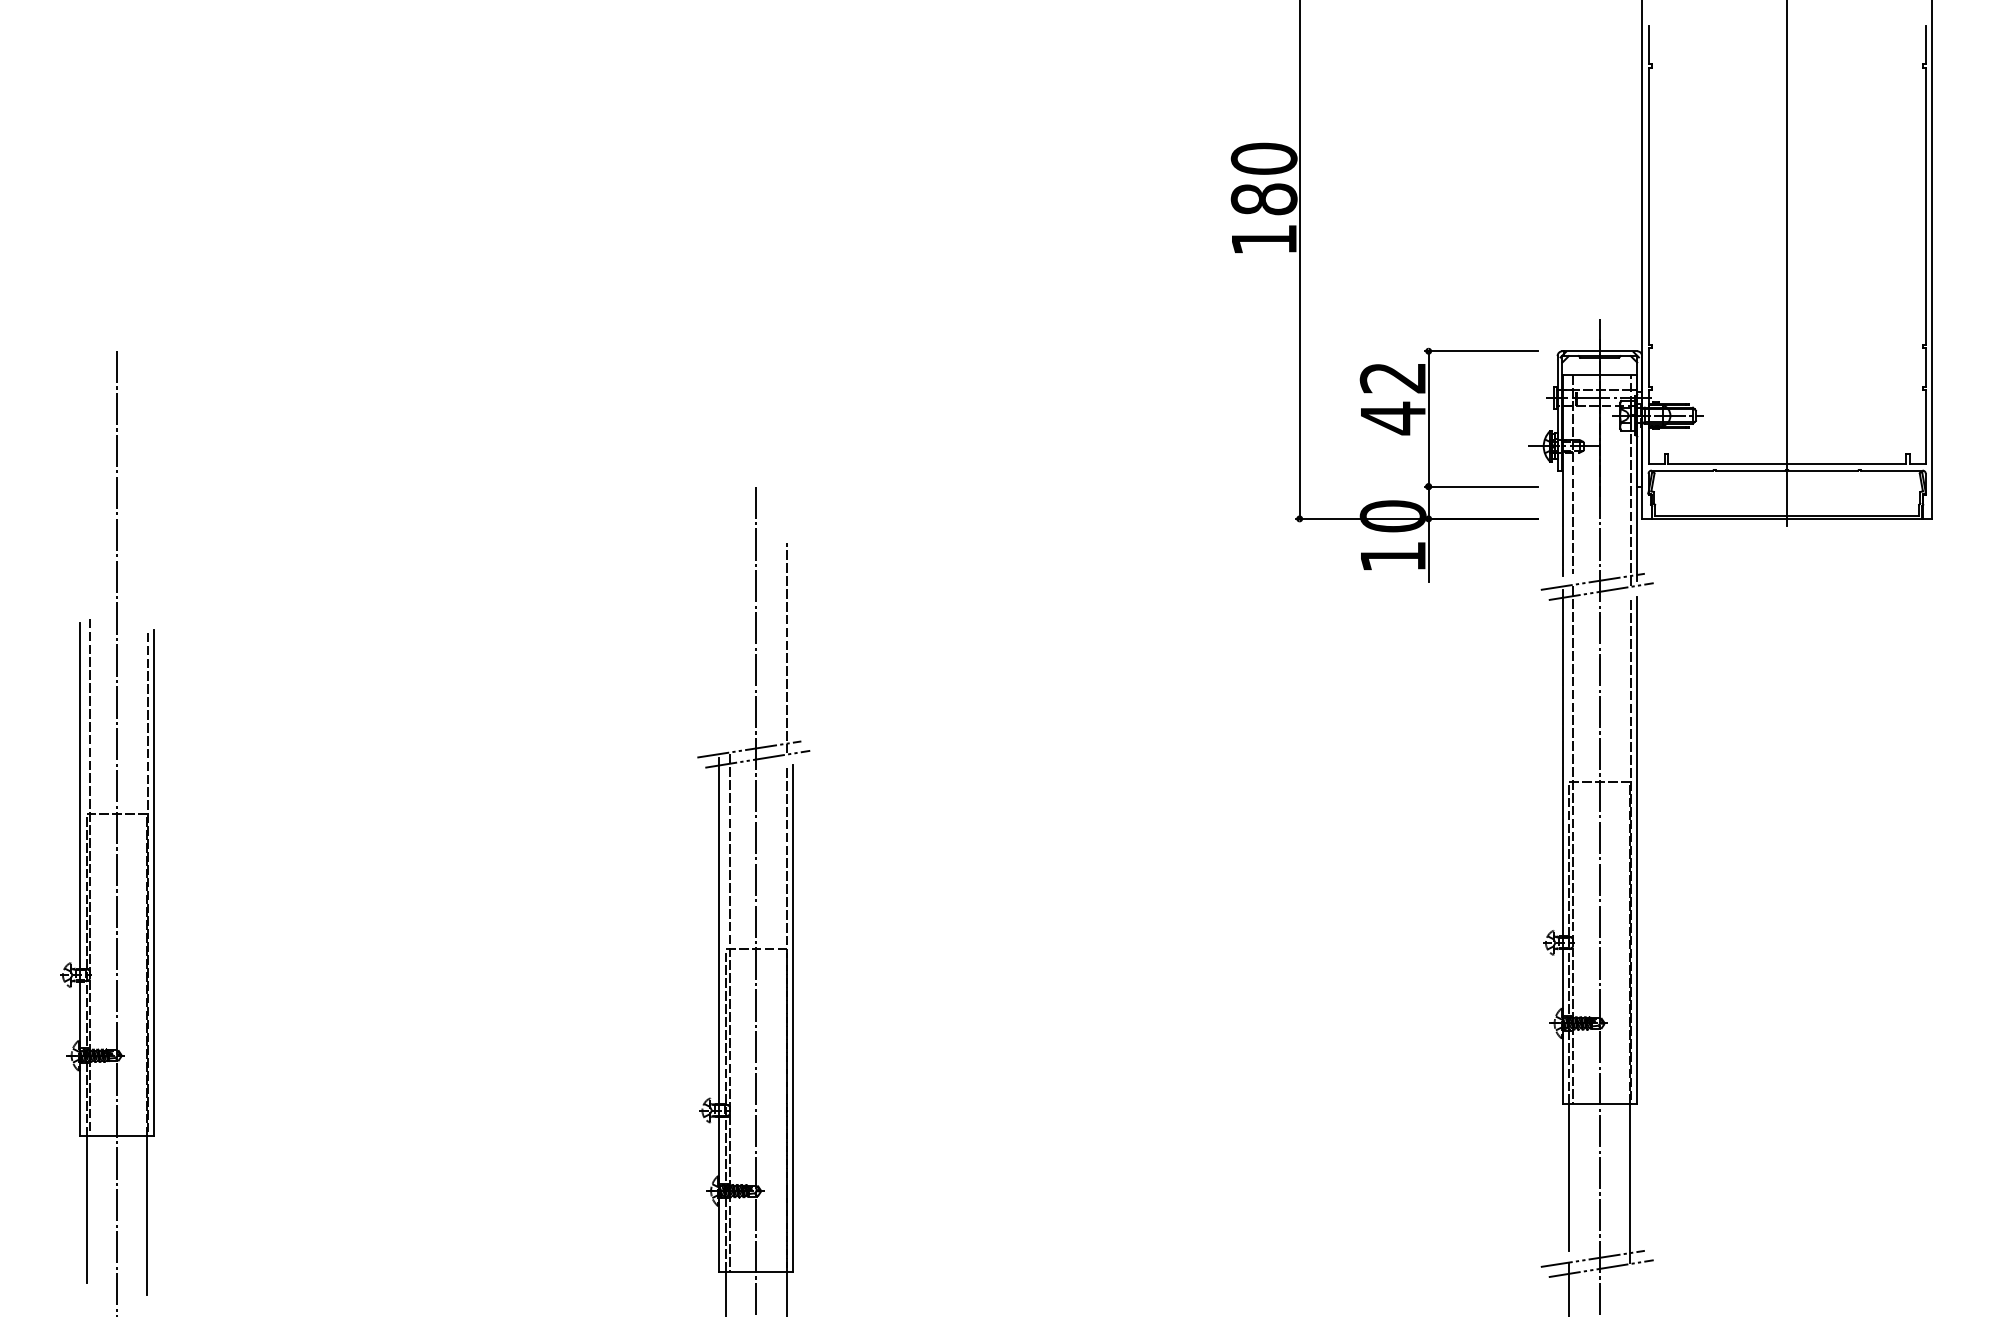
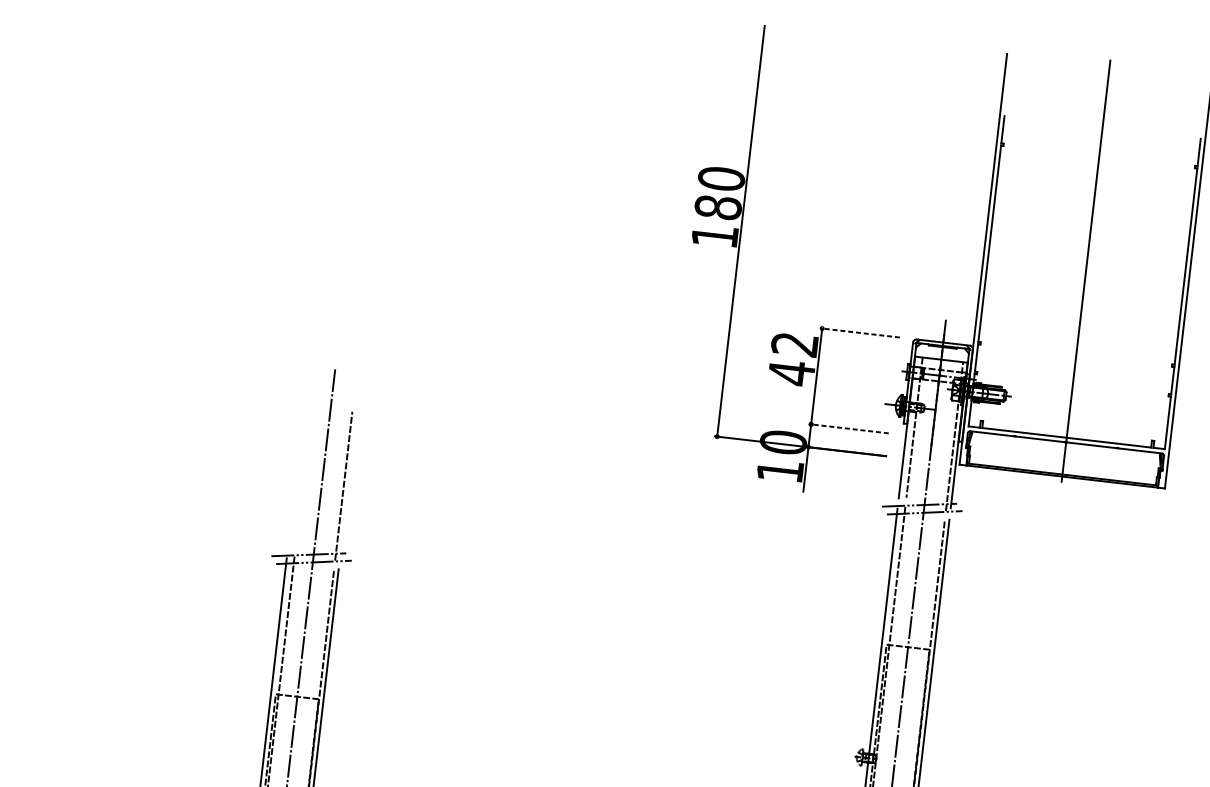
line: (1481, 351) -> (859, 333), solid -> dashed
line: (1481, 486) -> (848, 428), solid -> dashed

